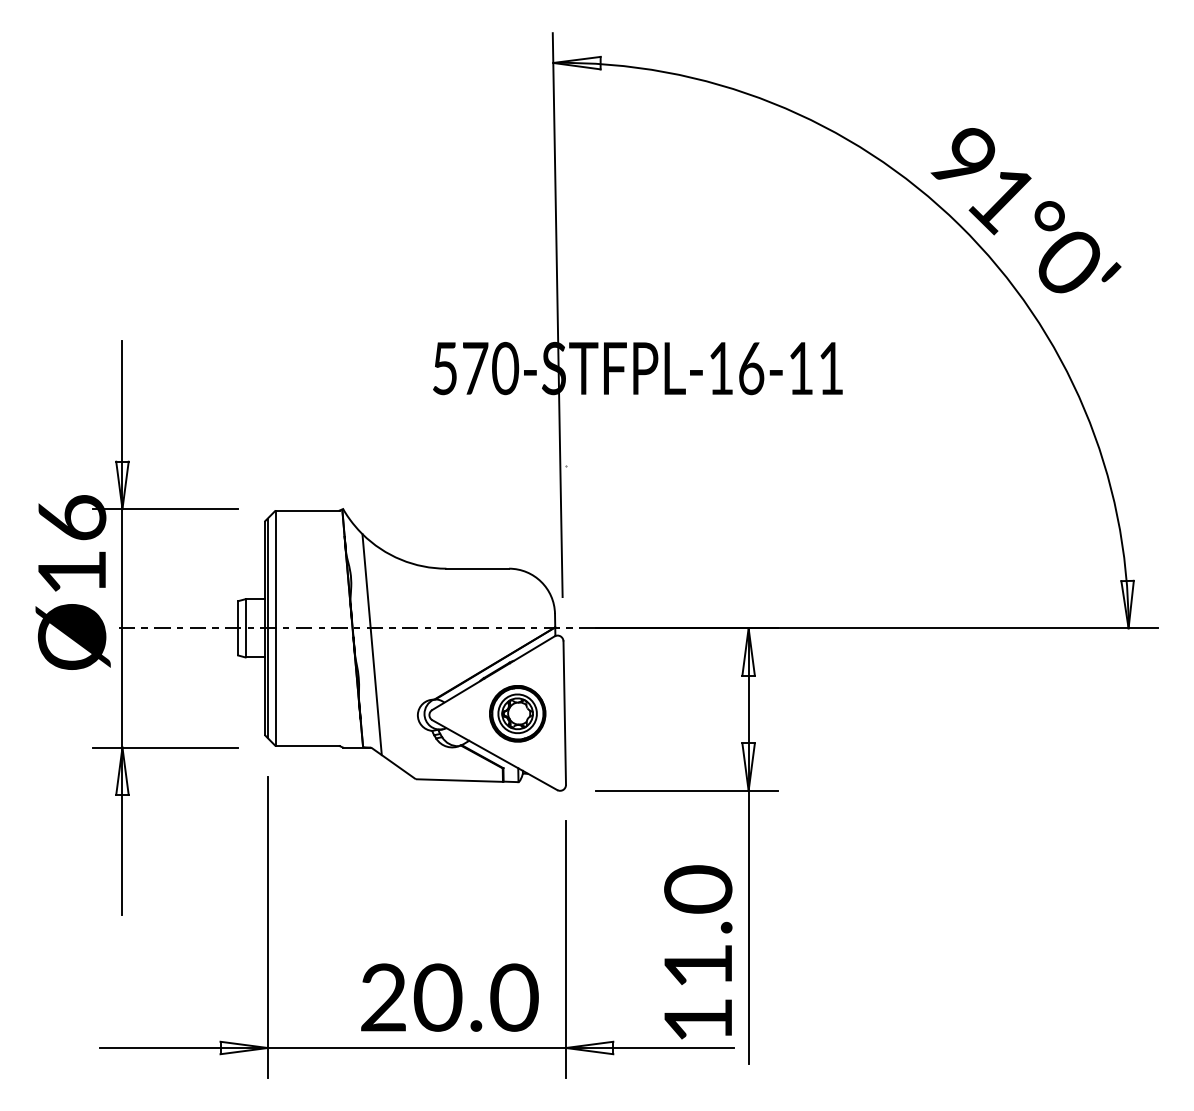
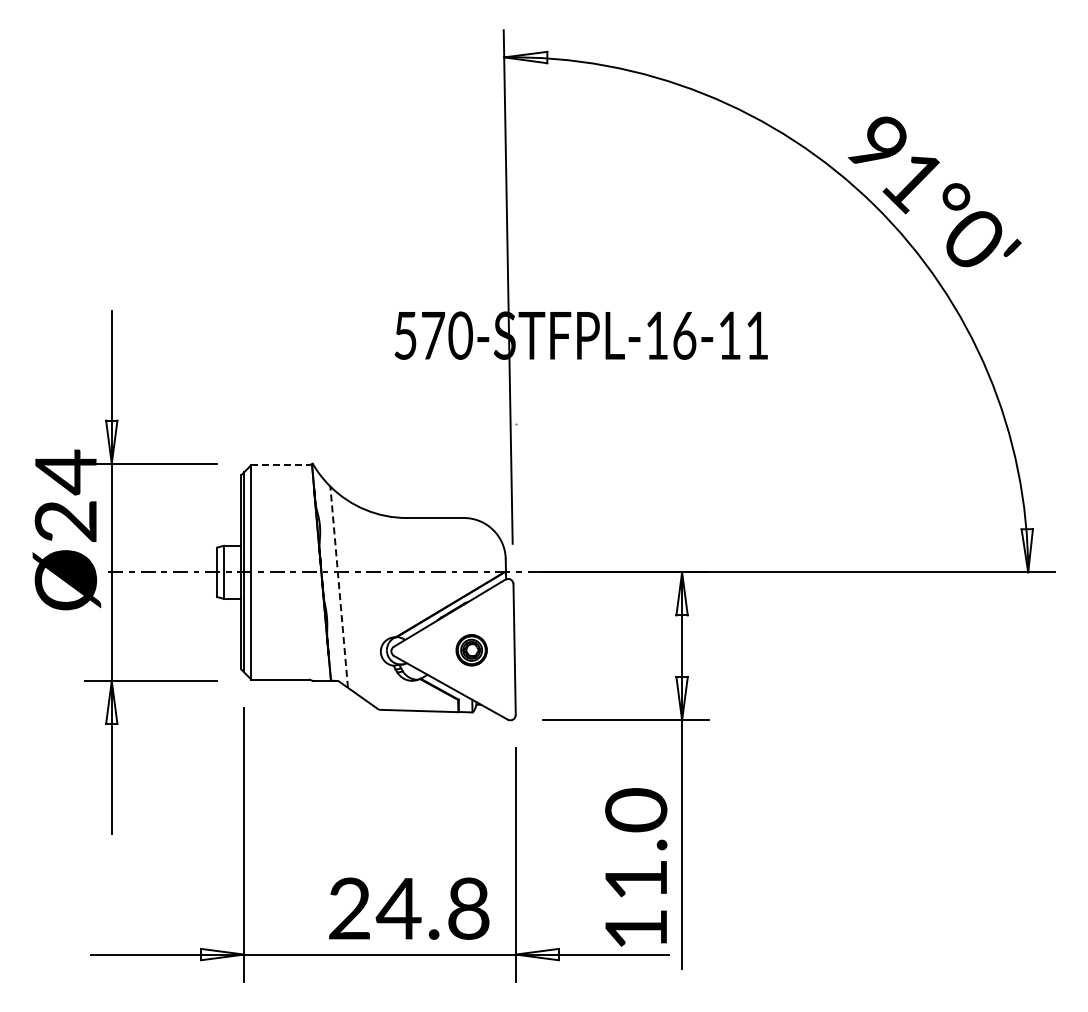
line: (308, 511) -> (281, 465), solid -> dashed
text: (71, 543) -> (65, 495), Ø16 -> Ø24
line: (372, 643) -> (339, 586), solid -> dashed
part: (517, 714) -> (471, 650), size x0.6
text: (475, 997) -> (433, 908), 20.0 -> 24.8

